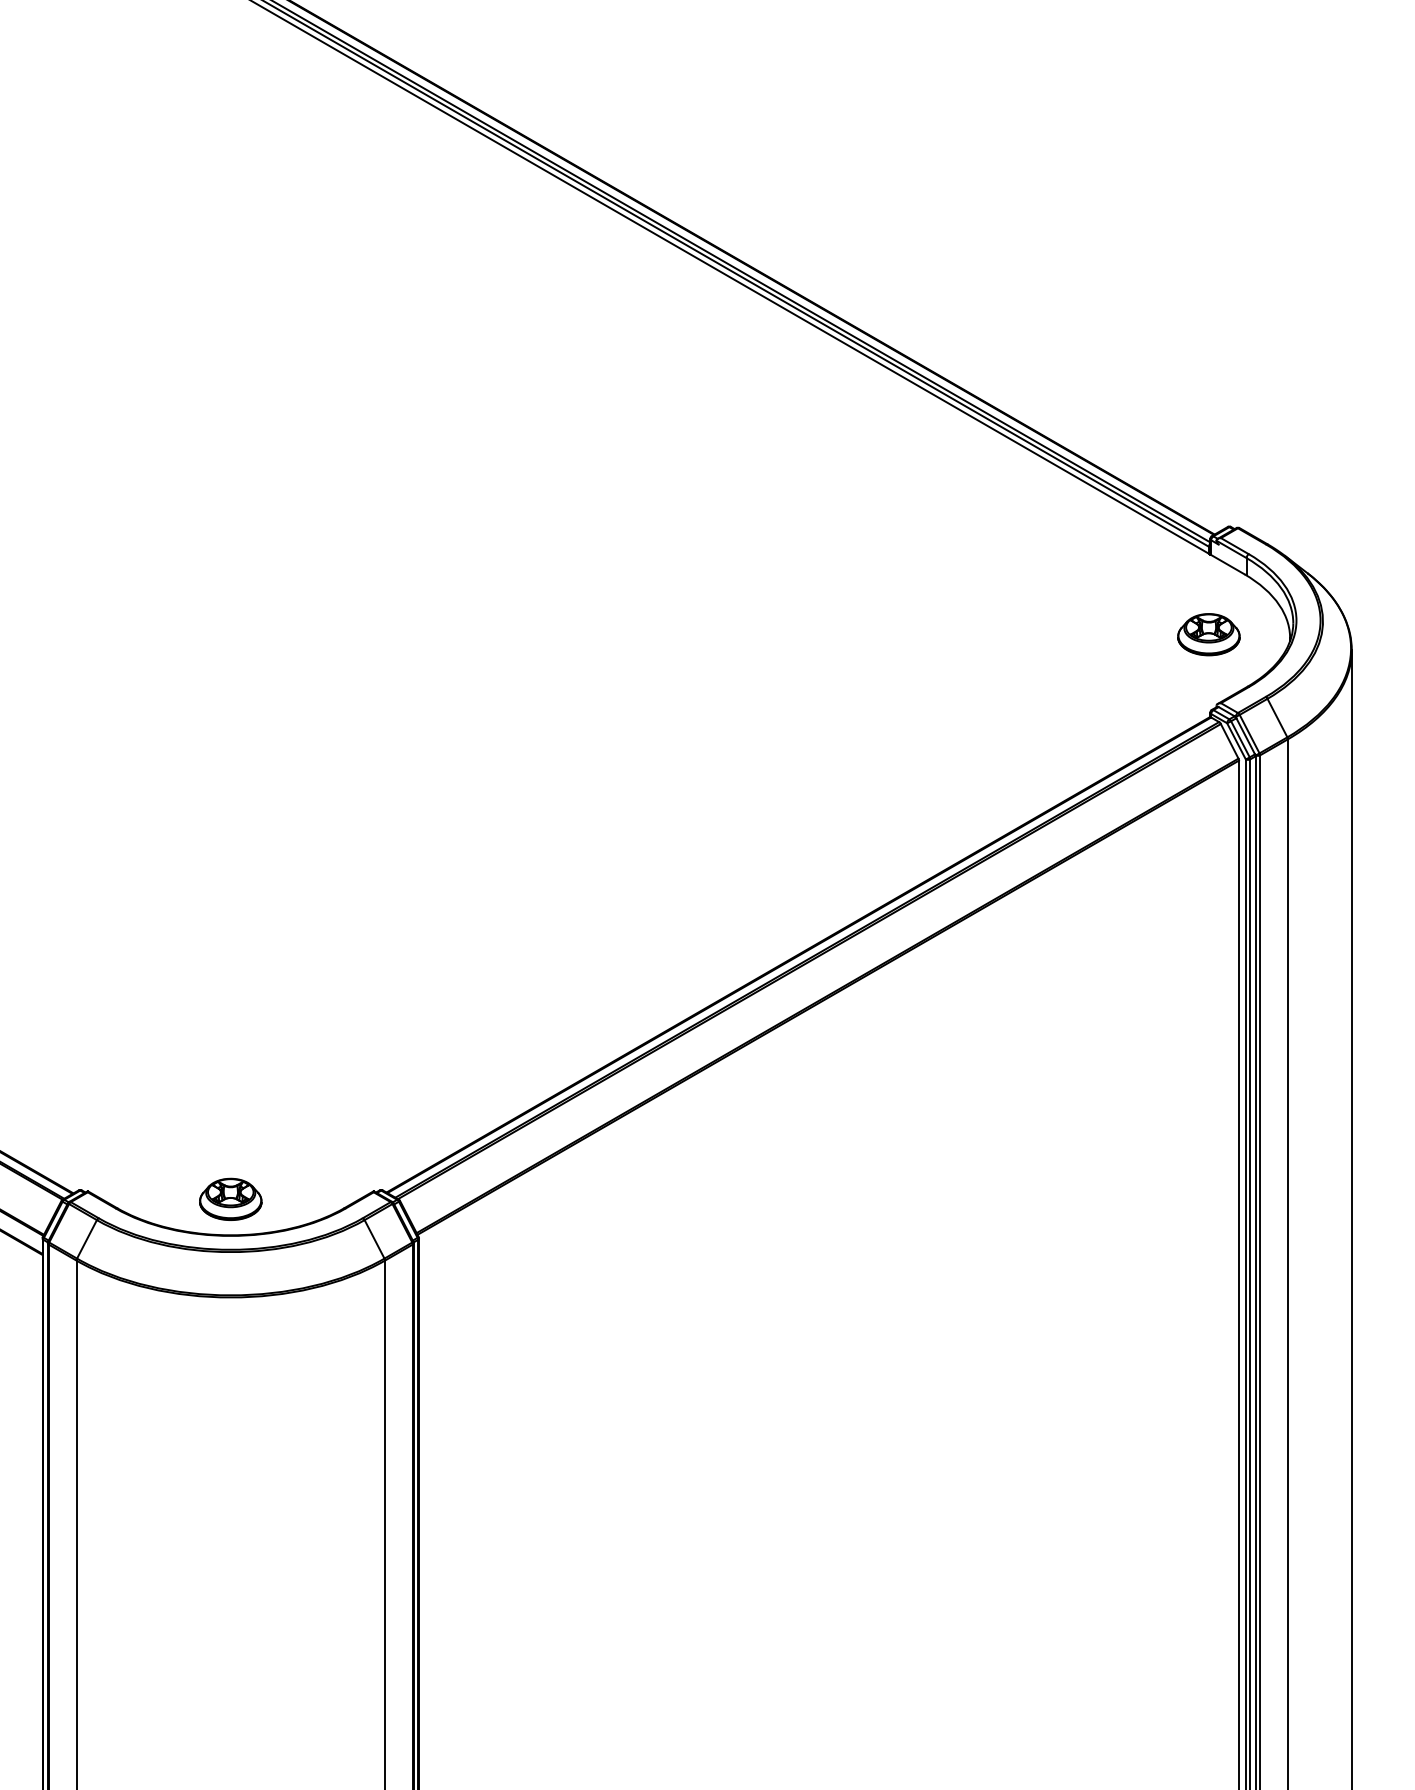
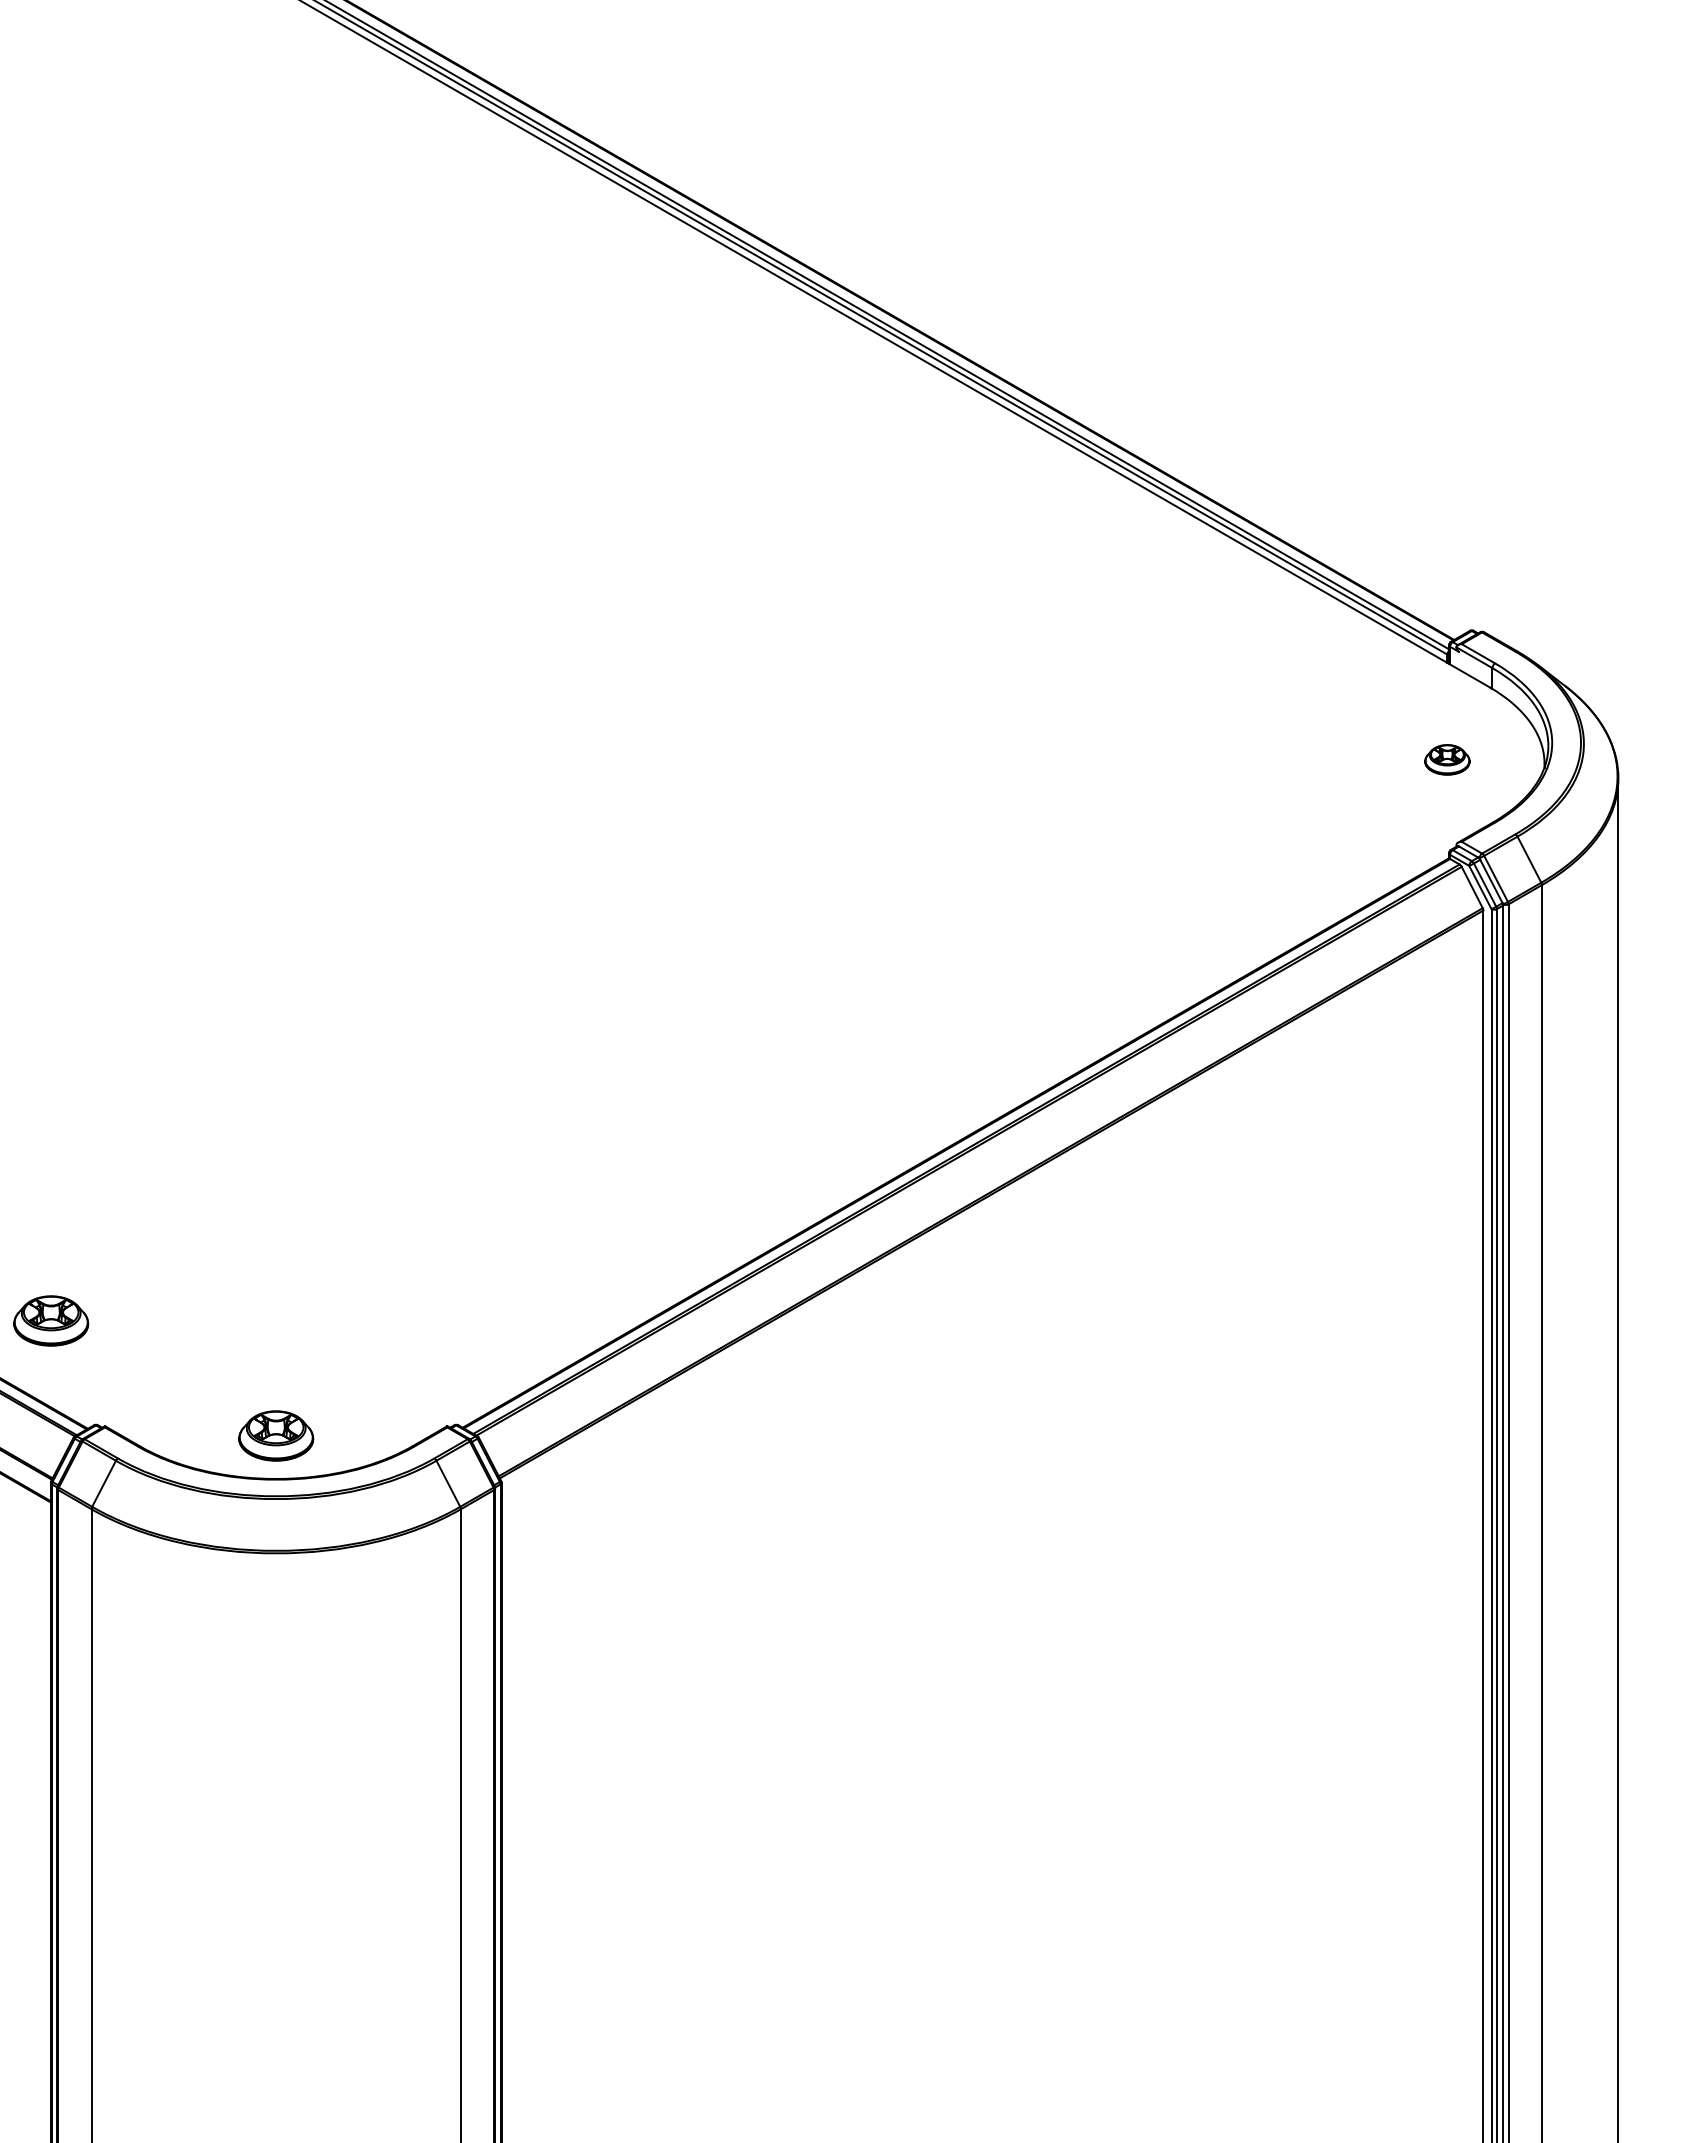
part: (1209, 634) -> (1447, 759), size x0.6
part: (43, 1102) -> (51, 1320), added

